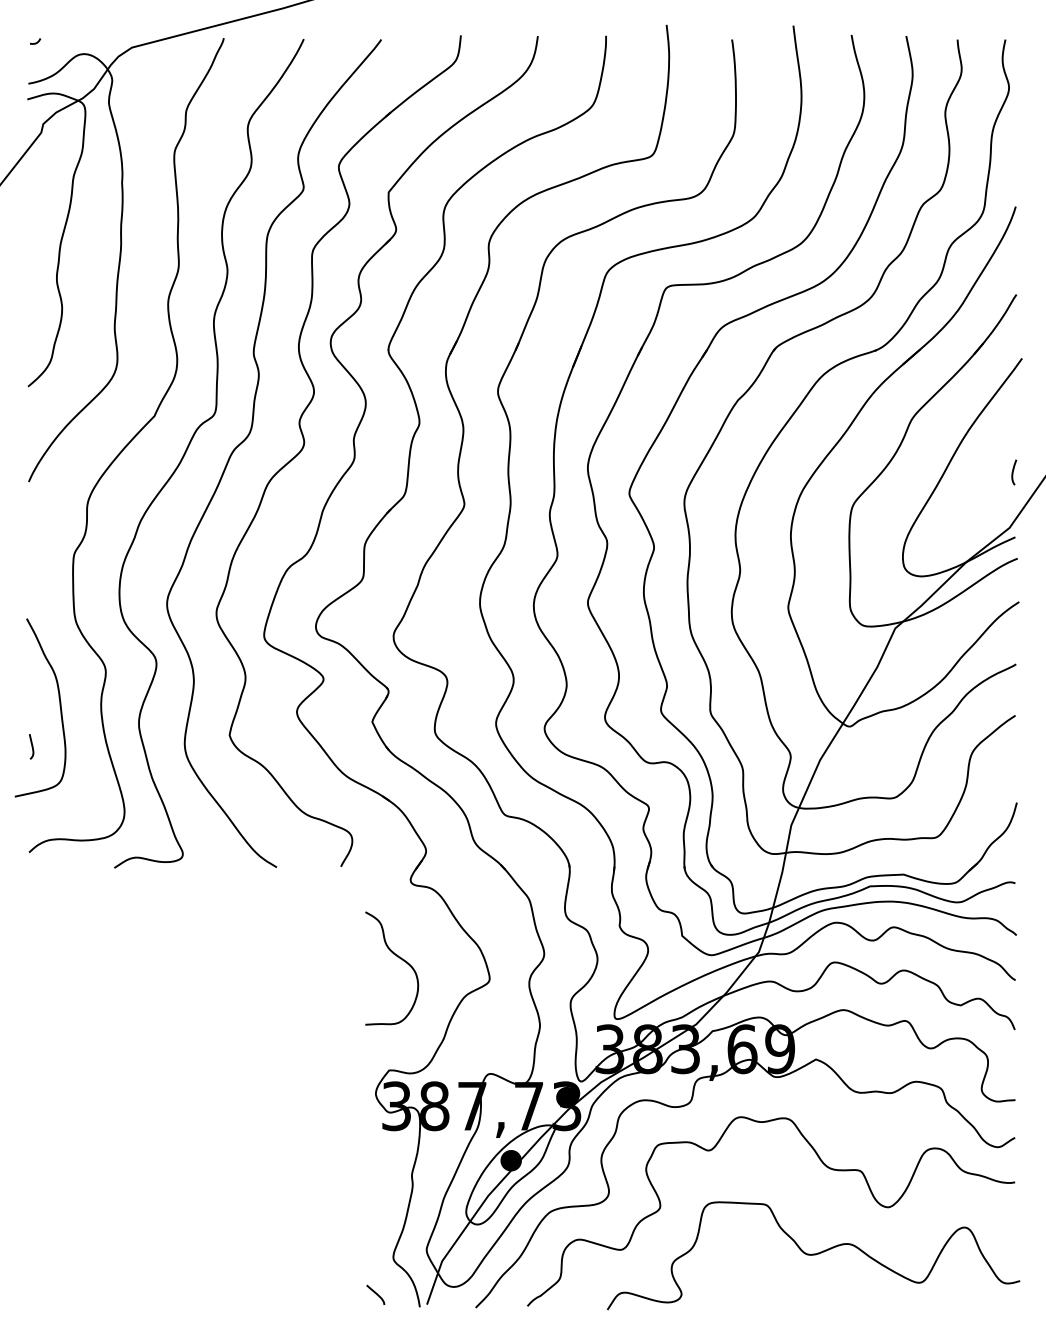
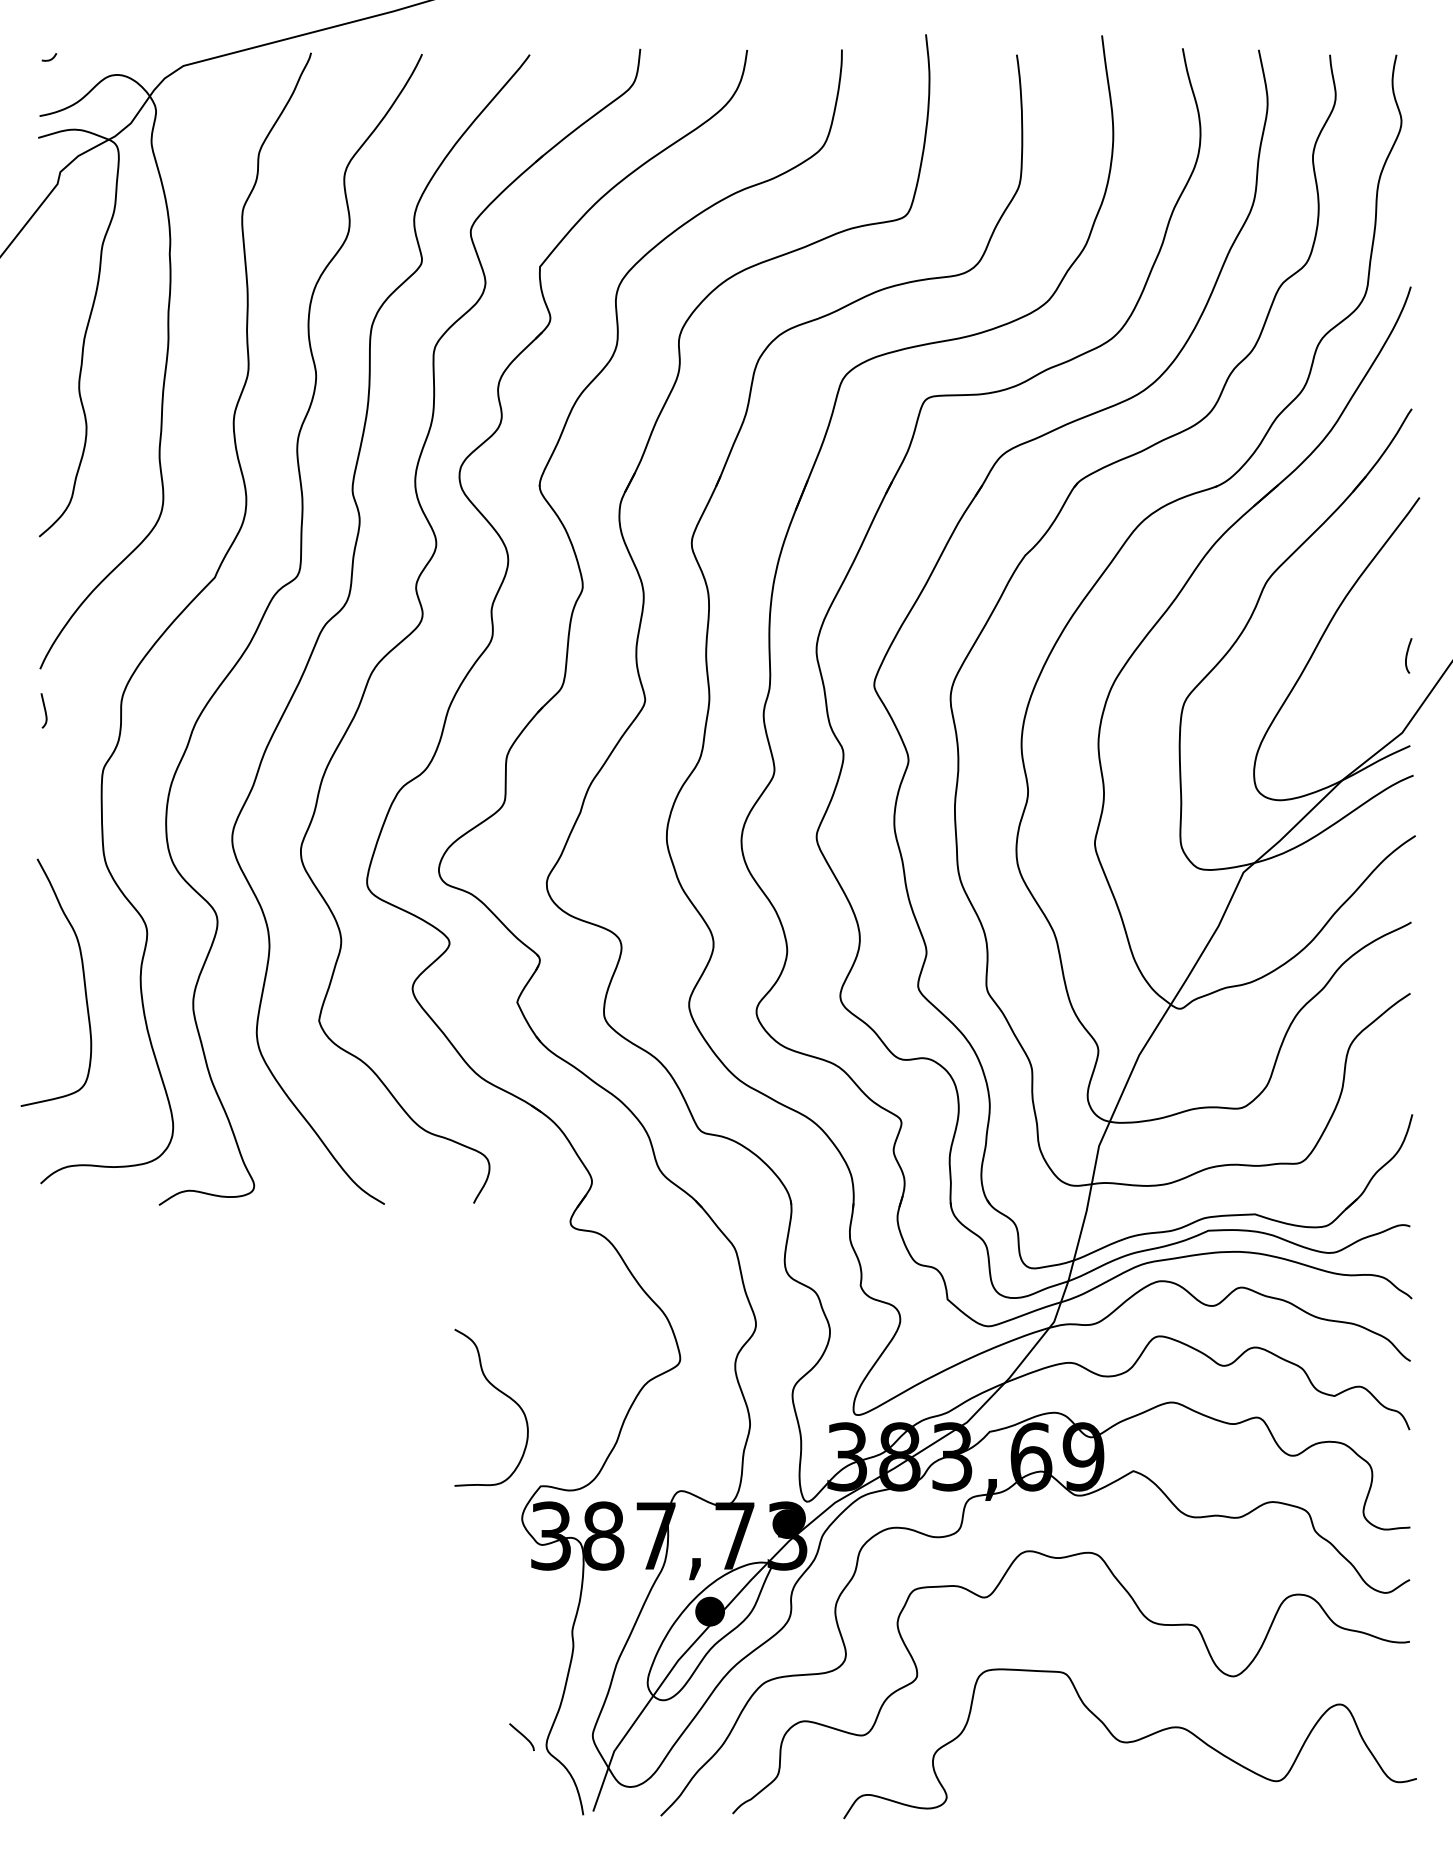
curve: (31, 746) -> (44, 710), moved
curve: (399, 958) -> (501, 1393), moved
curve: (375, 1293) -> (521, 1735), moved

